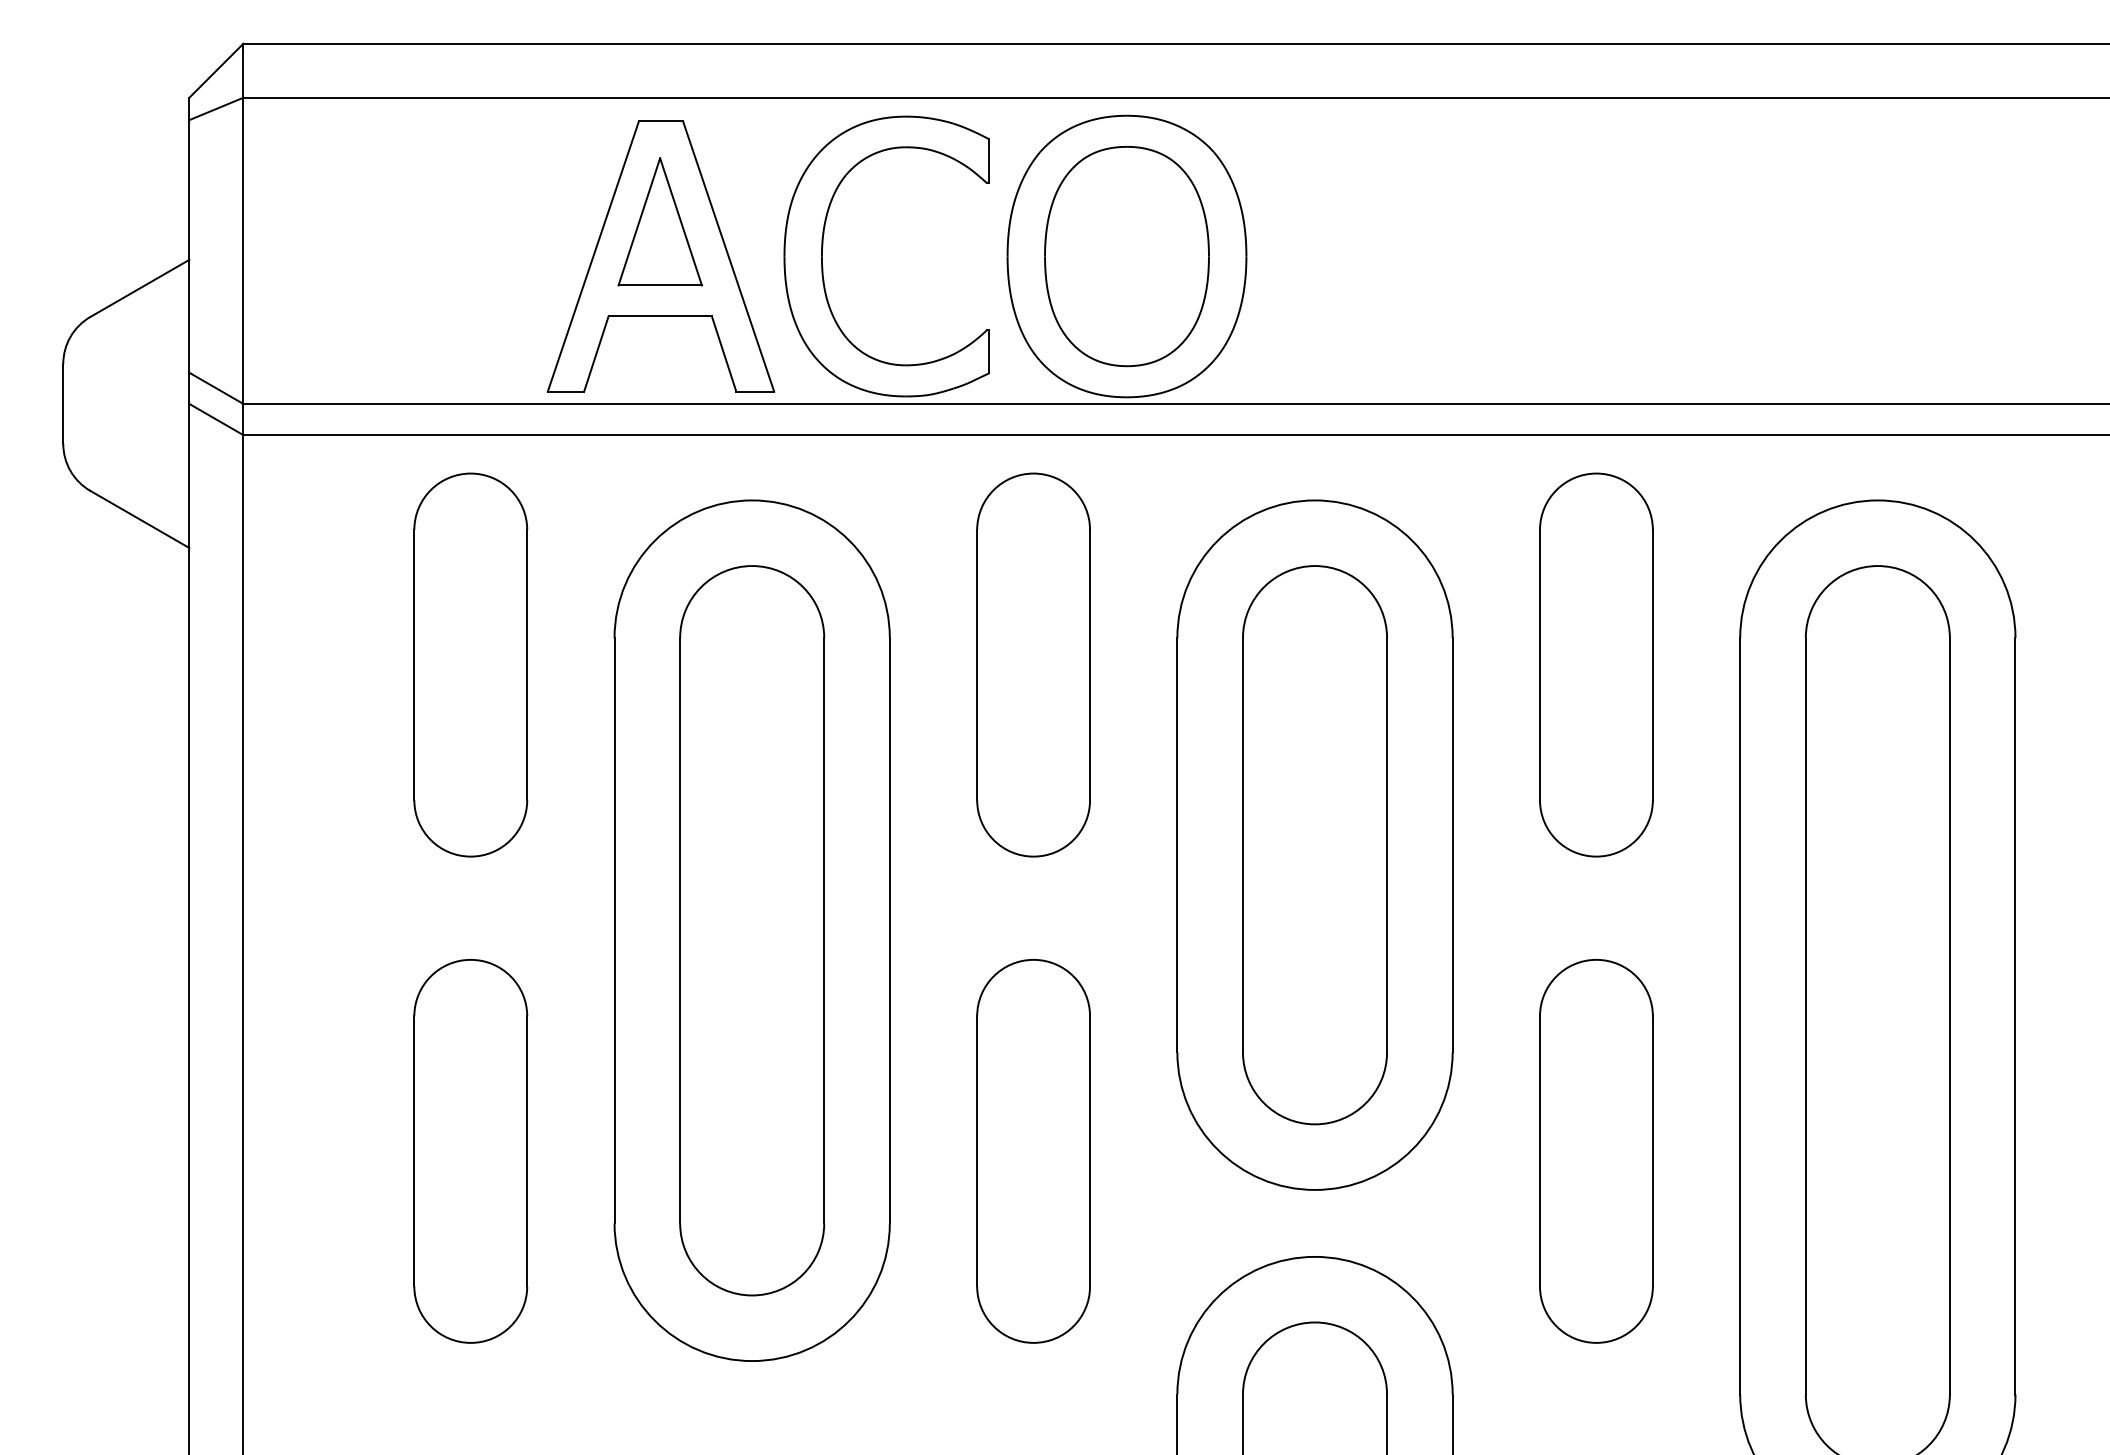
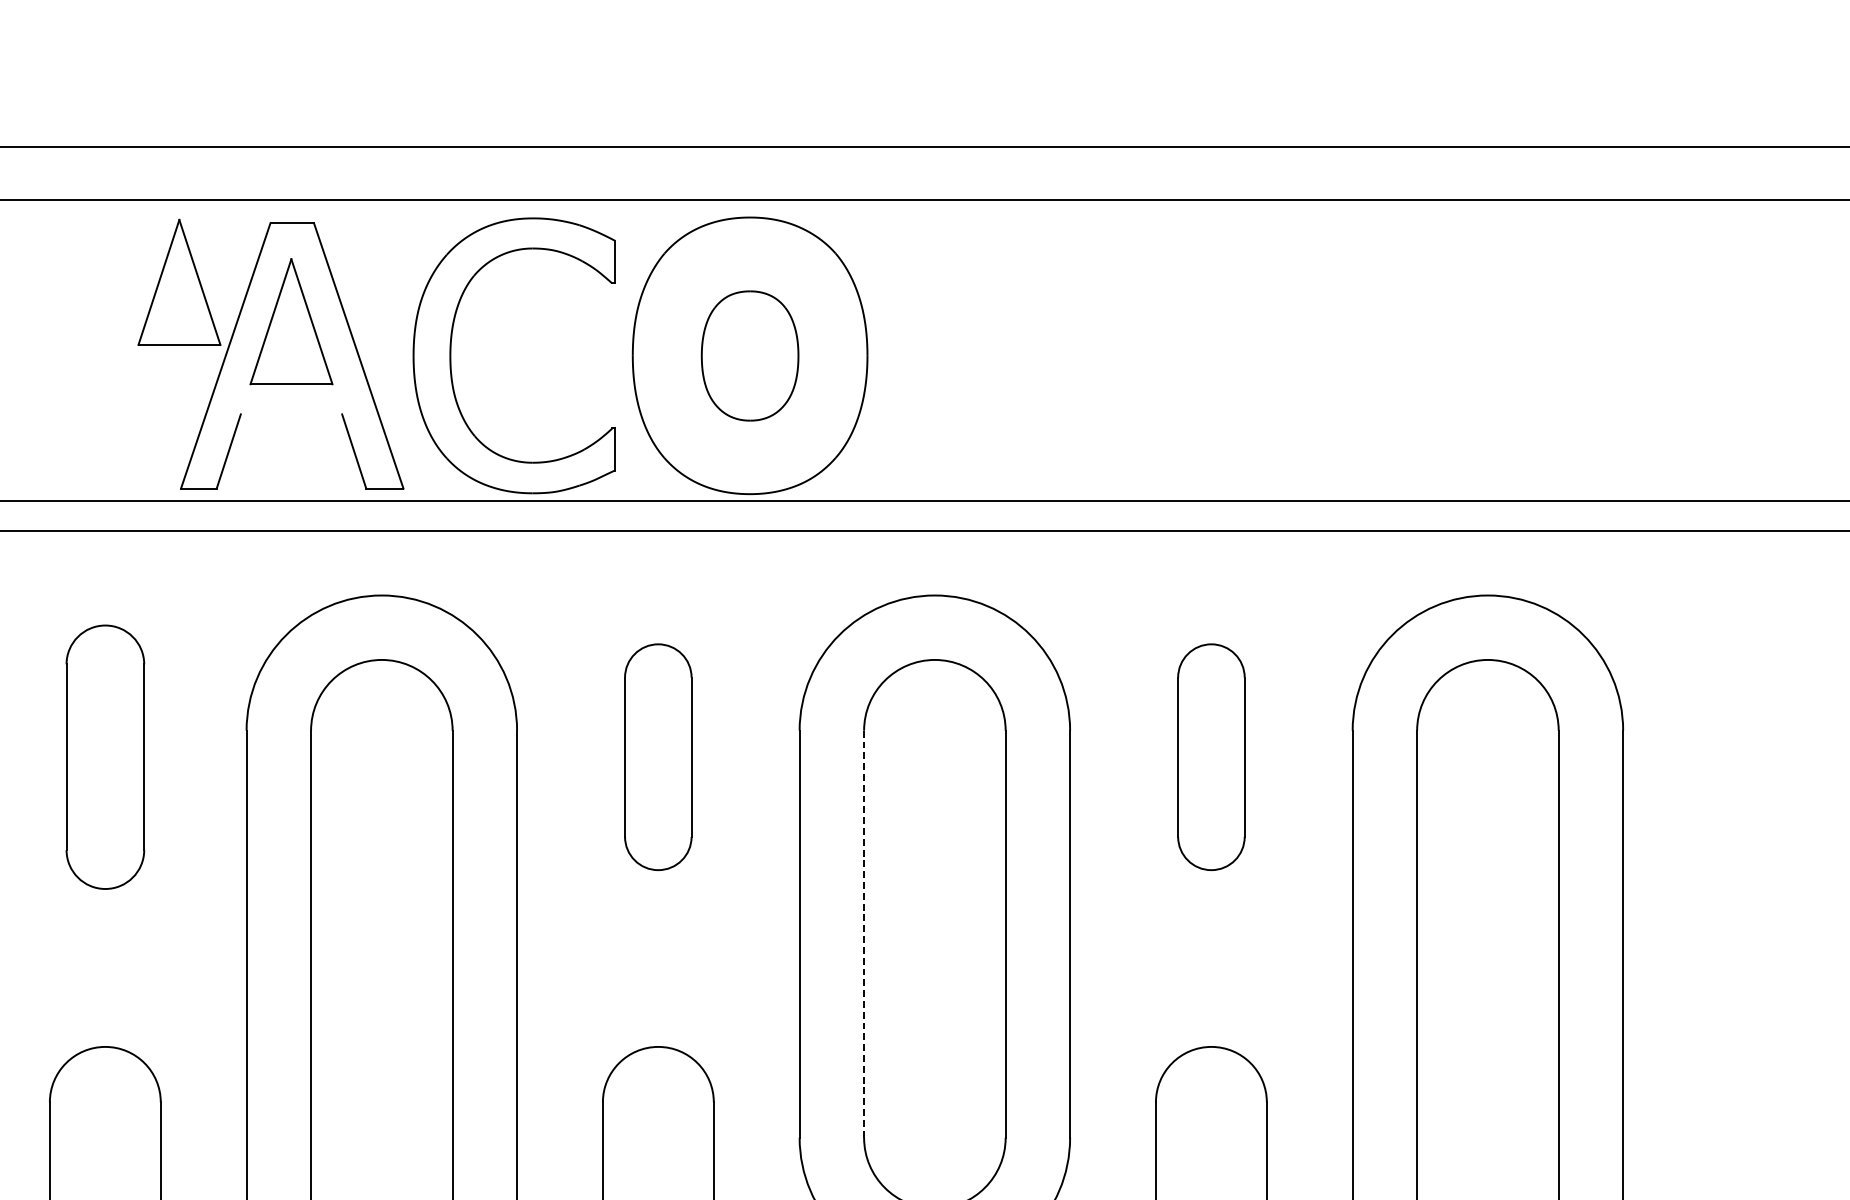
part: (545, 181) -> (178, 282), added
part: (1126, 256) -> (749, 355), size x0.6
line: (659, 316) -> (290, 414), removed
part: (470, 664) -> (105, 756), size x0.7
part: (1033, 664) -> (658, 756), size x0.6
part: (1596, 664) -> (1211, 756), size x0.6
line: (1242, 845) -> (863, 934), solid -> dashed

